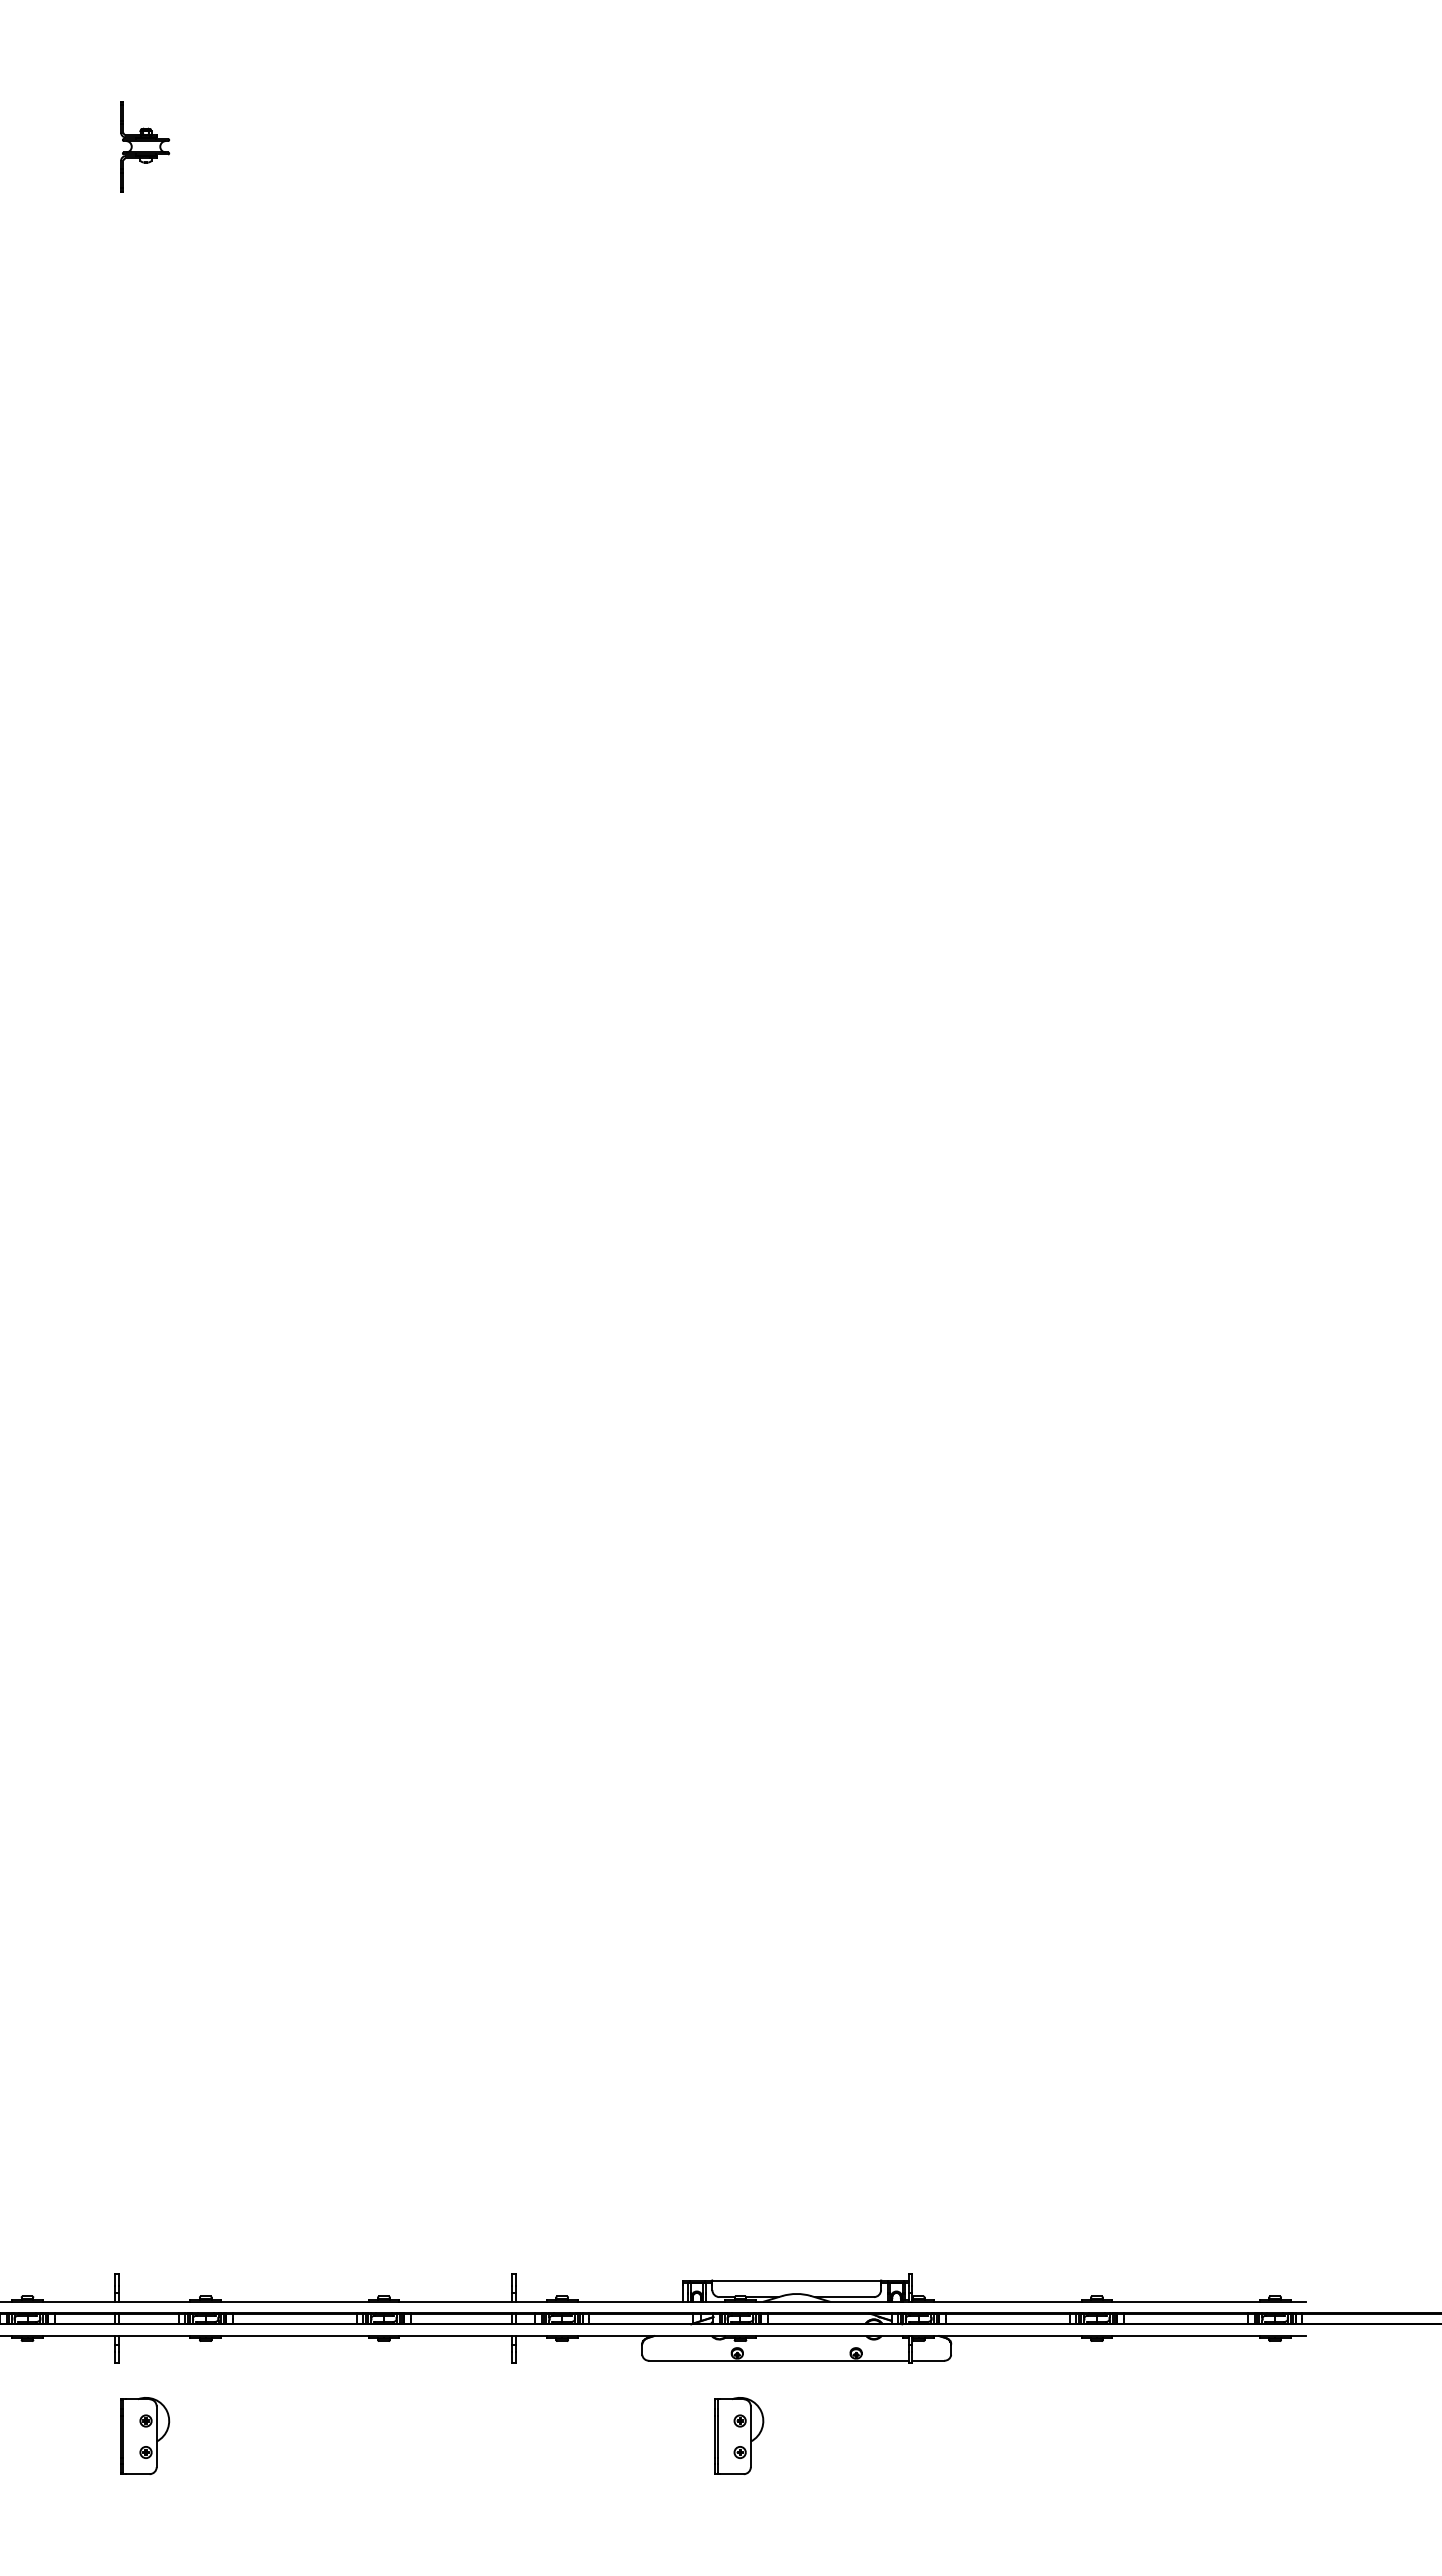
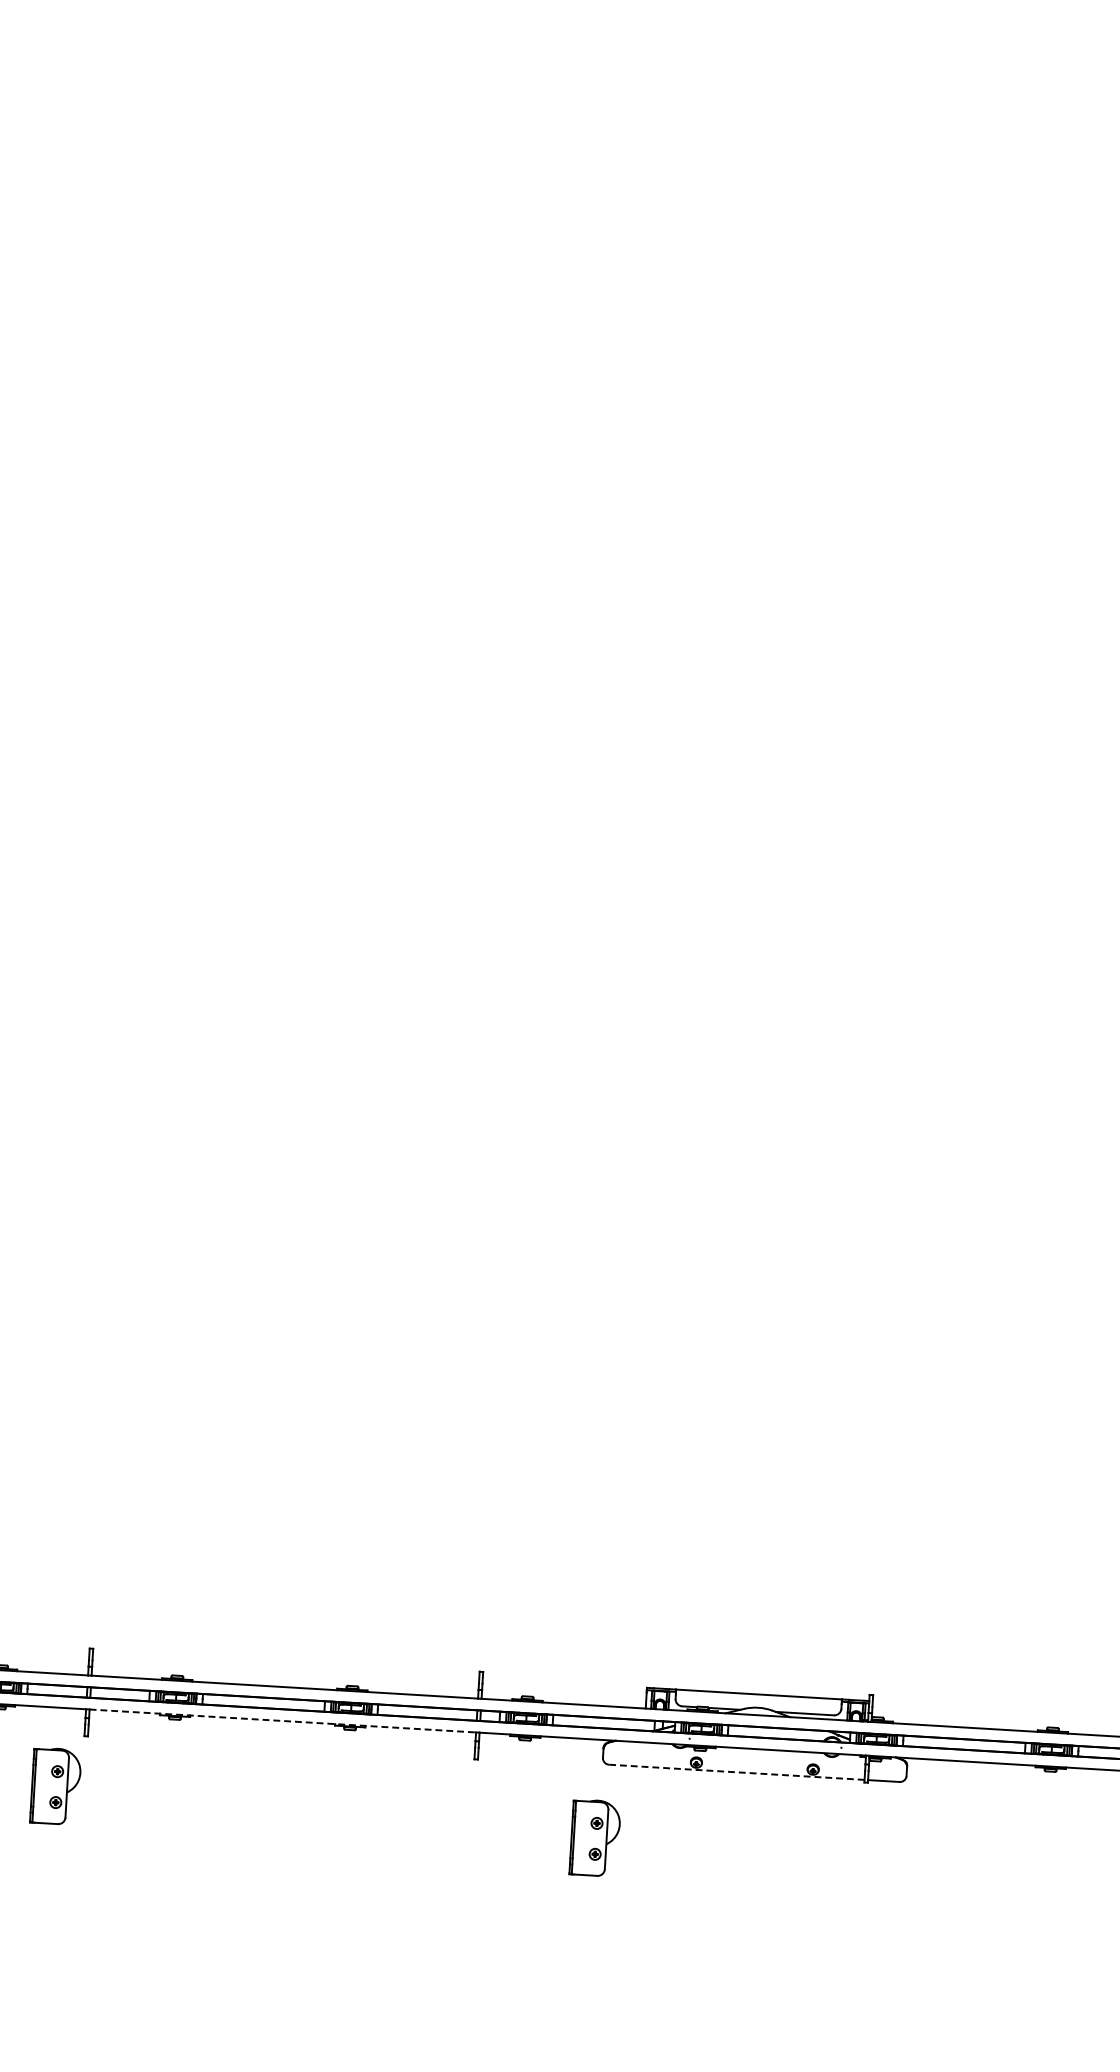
line: (315, 2336) -> (282, 1721), solid -> dashed
line: (779, 2360) -> (737, 1772), solid -> dashed
part: (145, 2435) -> (56, 1785), moved
part: (739, 2435) -> (595, 1837), moved

